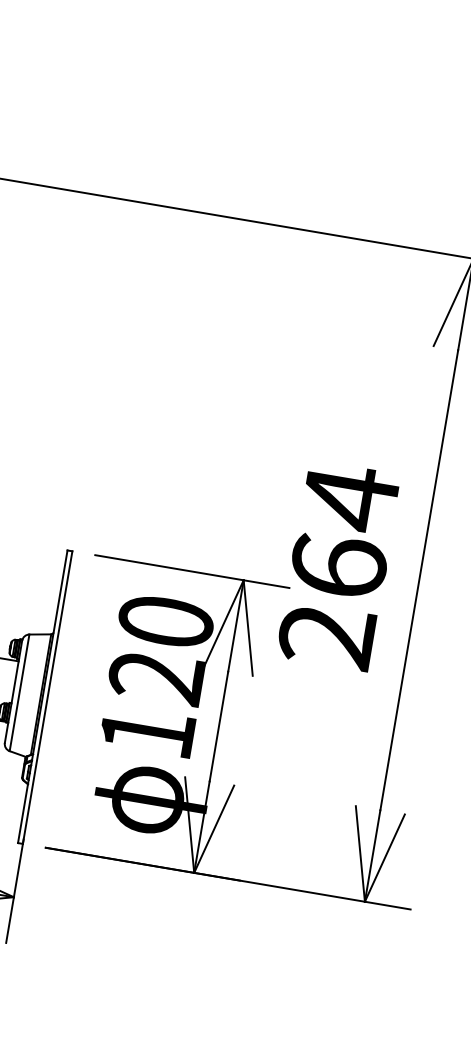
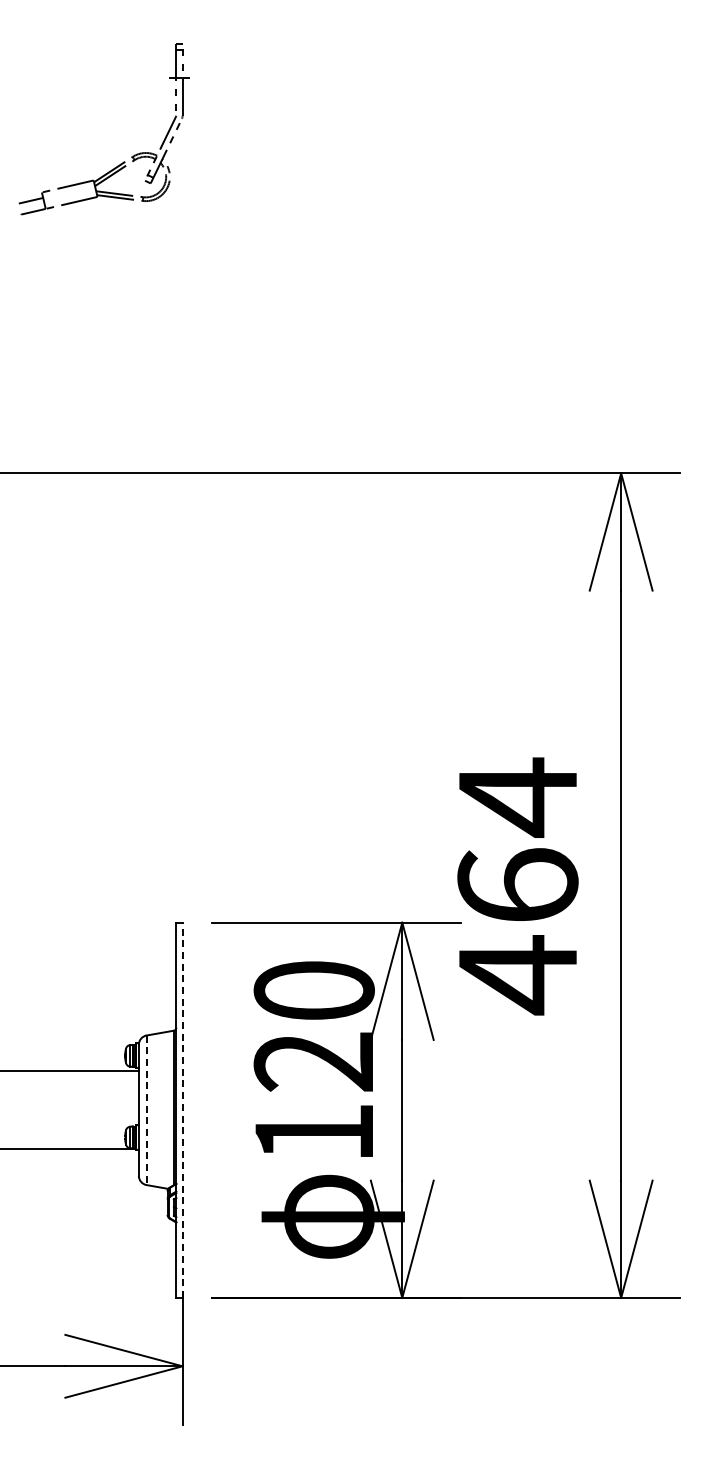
text: (325, 636) -> (516, 975), 264 -> 464
line: (19, 692) -> (146, 1110), solid -> dashed
line: (47, 697) -> (182, 1110), solid -> dashed

